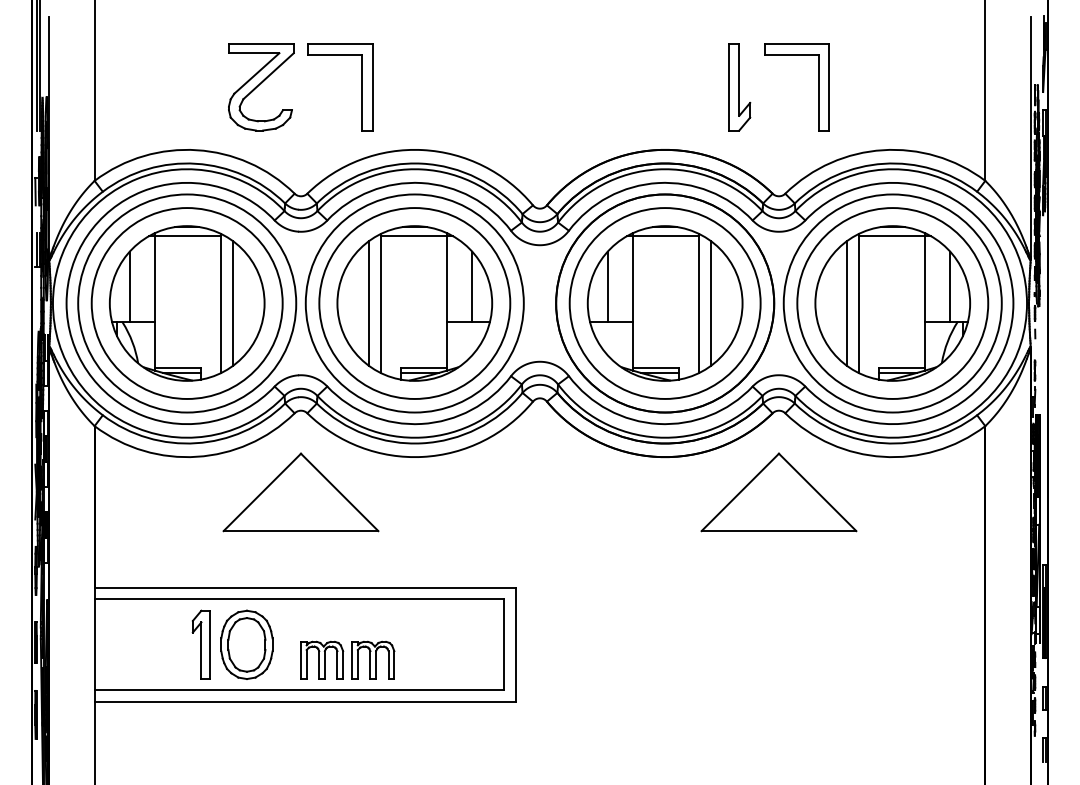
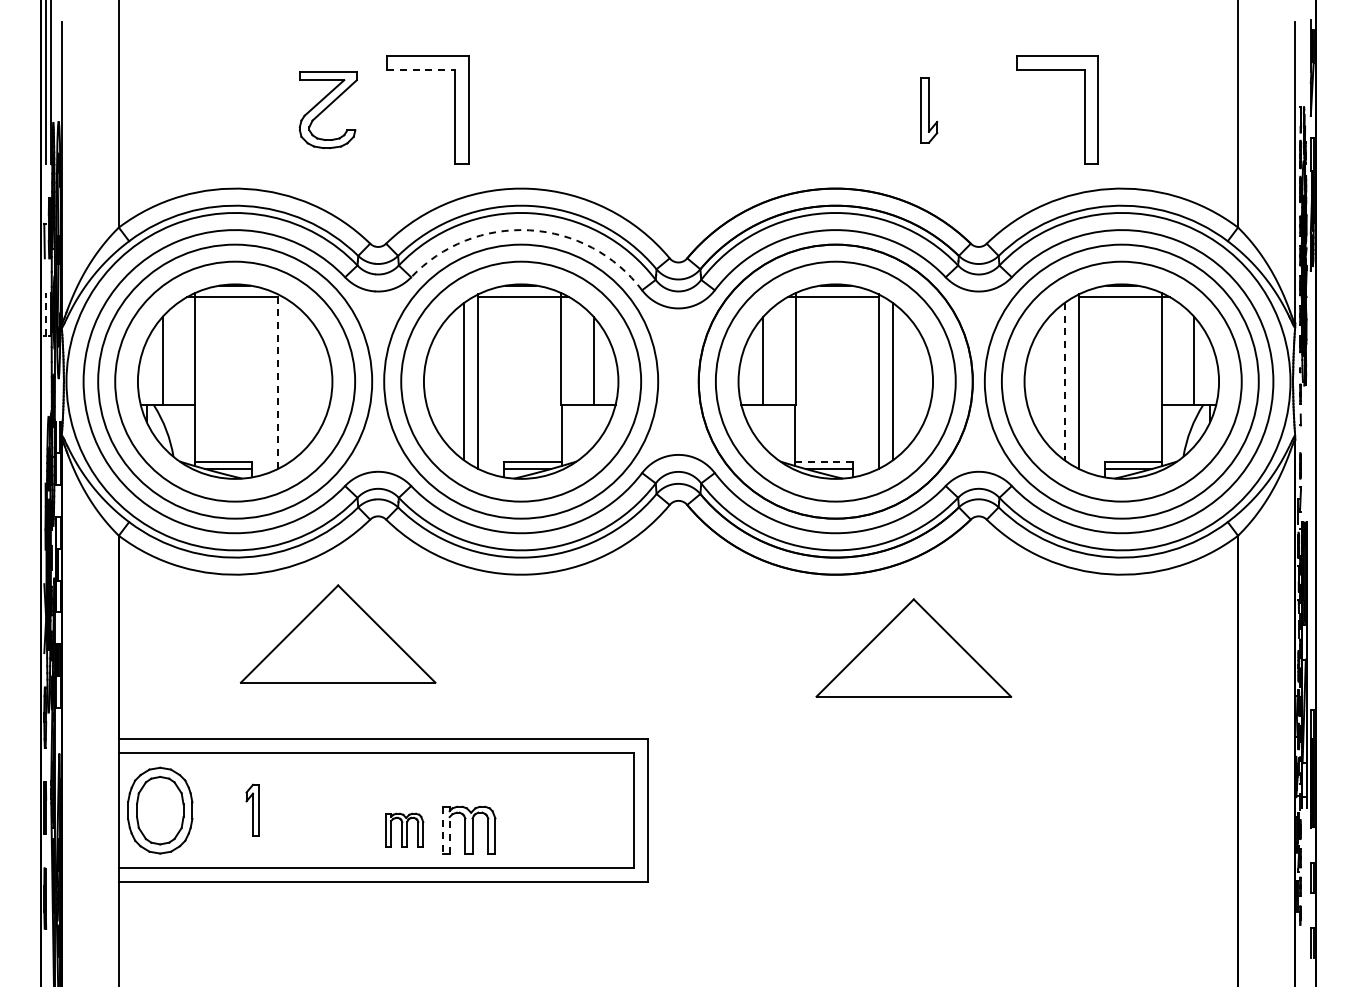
line: (335, 55) -> (421, 69), solid -> dashed
part: (818, 86) -> (1084, 109), moved
part: (261, 87) -> (328, 110), size x0.7
part: (738, 87) -> (928, 110), size x0.6
arc: (421, 183) -> (529, 230), solid -> dashed
line: (37, 250) -> (46, 314), solid -> dashed
line: (221, 303) -> (278, 381), solid -> dashed
line: (232, 303) -> (292, 381), removed
line: (847, 303) -> (1064, 381), solid -> dashed
line: (656, 367) -> (824, 462), solid -> dashed
part: (300, 491) -> (337, 633), moved
part: (778, 491) -> (913, 647), moved
part: (200, 644) -> (252, 810), size x0.6
part: (247, 644) -> (160, 810), moved
part: (321, 659) -> (404, 829), size x0.7
line: (352, 660) -> (442, 830), solid -> dashed
line: (357, 663) -> (449, 834), solid -> dashed

